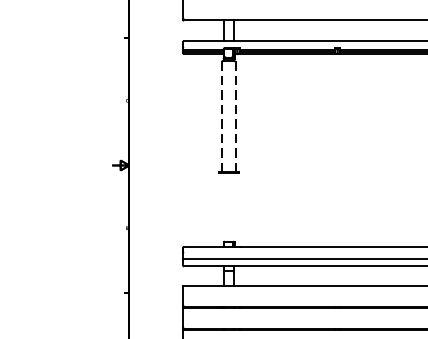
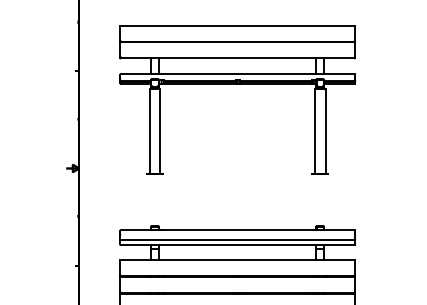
line: (221, 118) -> (149, 132), dashed -> solid
line: (236, 118) -> (160, 132), dashed -> solid

